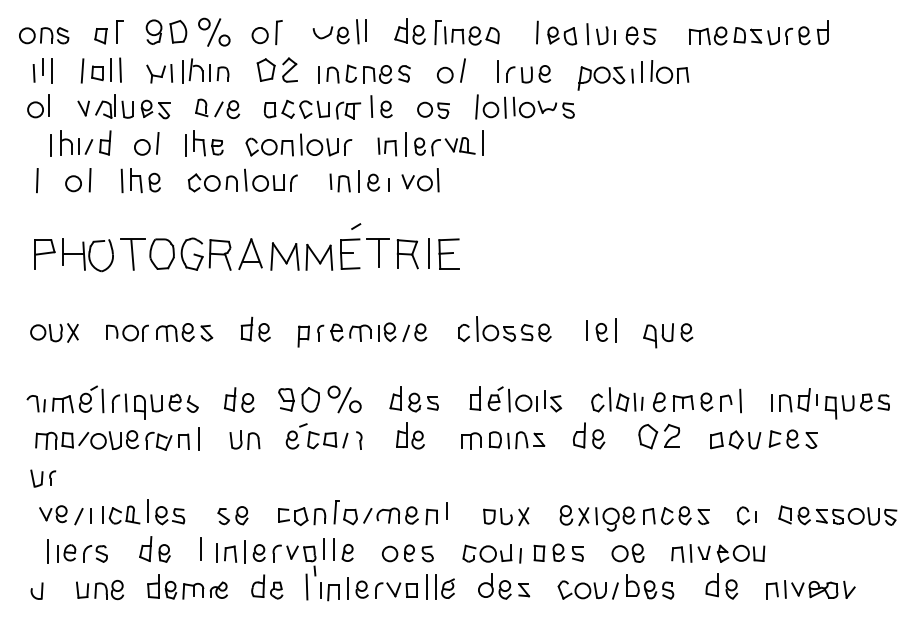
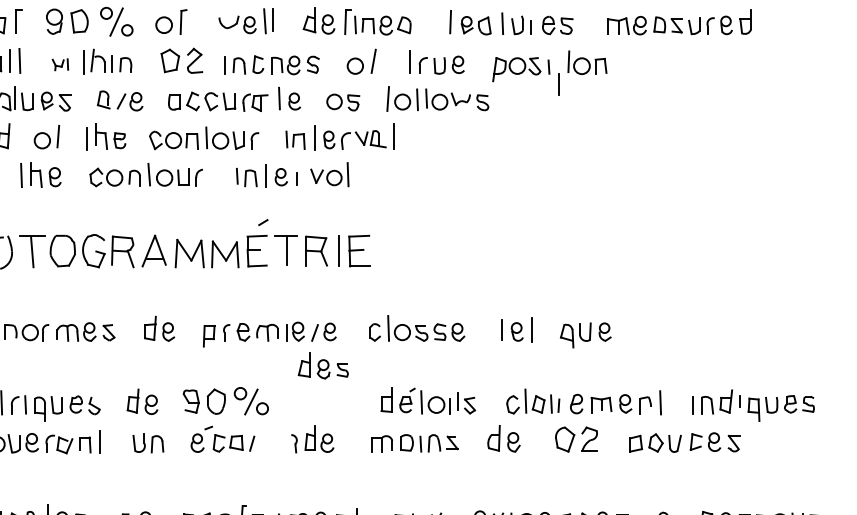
line: (641, 71) -> (558, 84), moved
part: (159, 73) -> (60, 64), size x0.6
part: (413, 399) -> (322, 366), moved
part: (359, 440) -> (294, 443), moved

